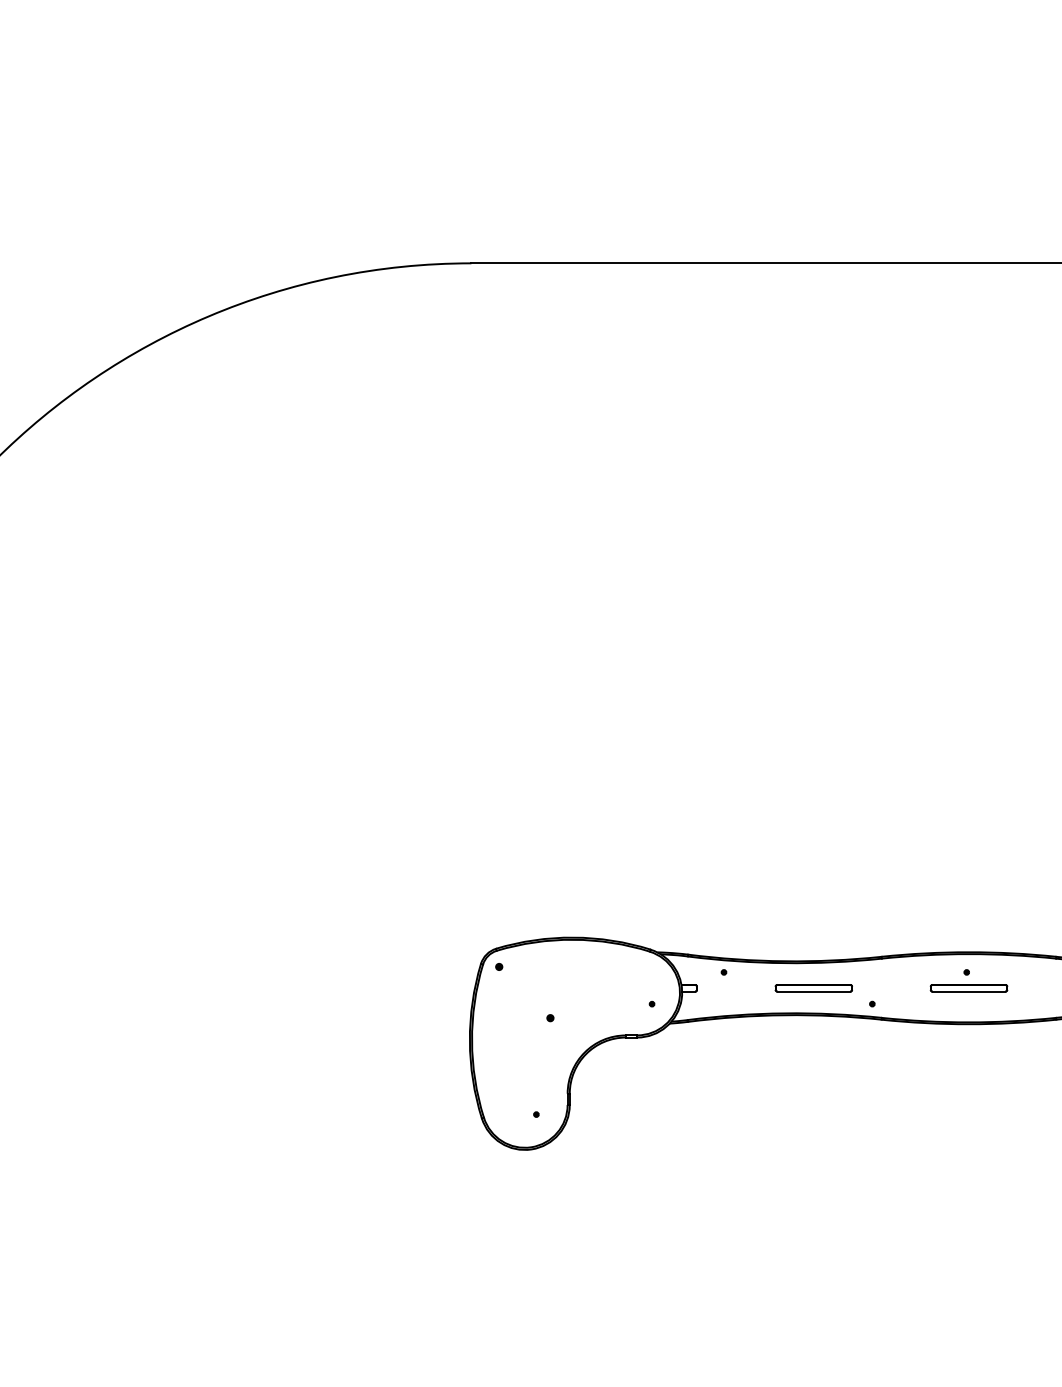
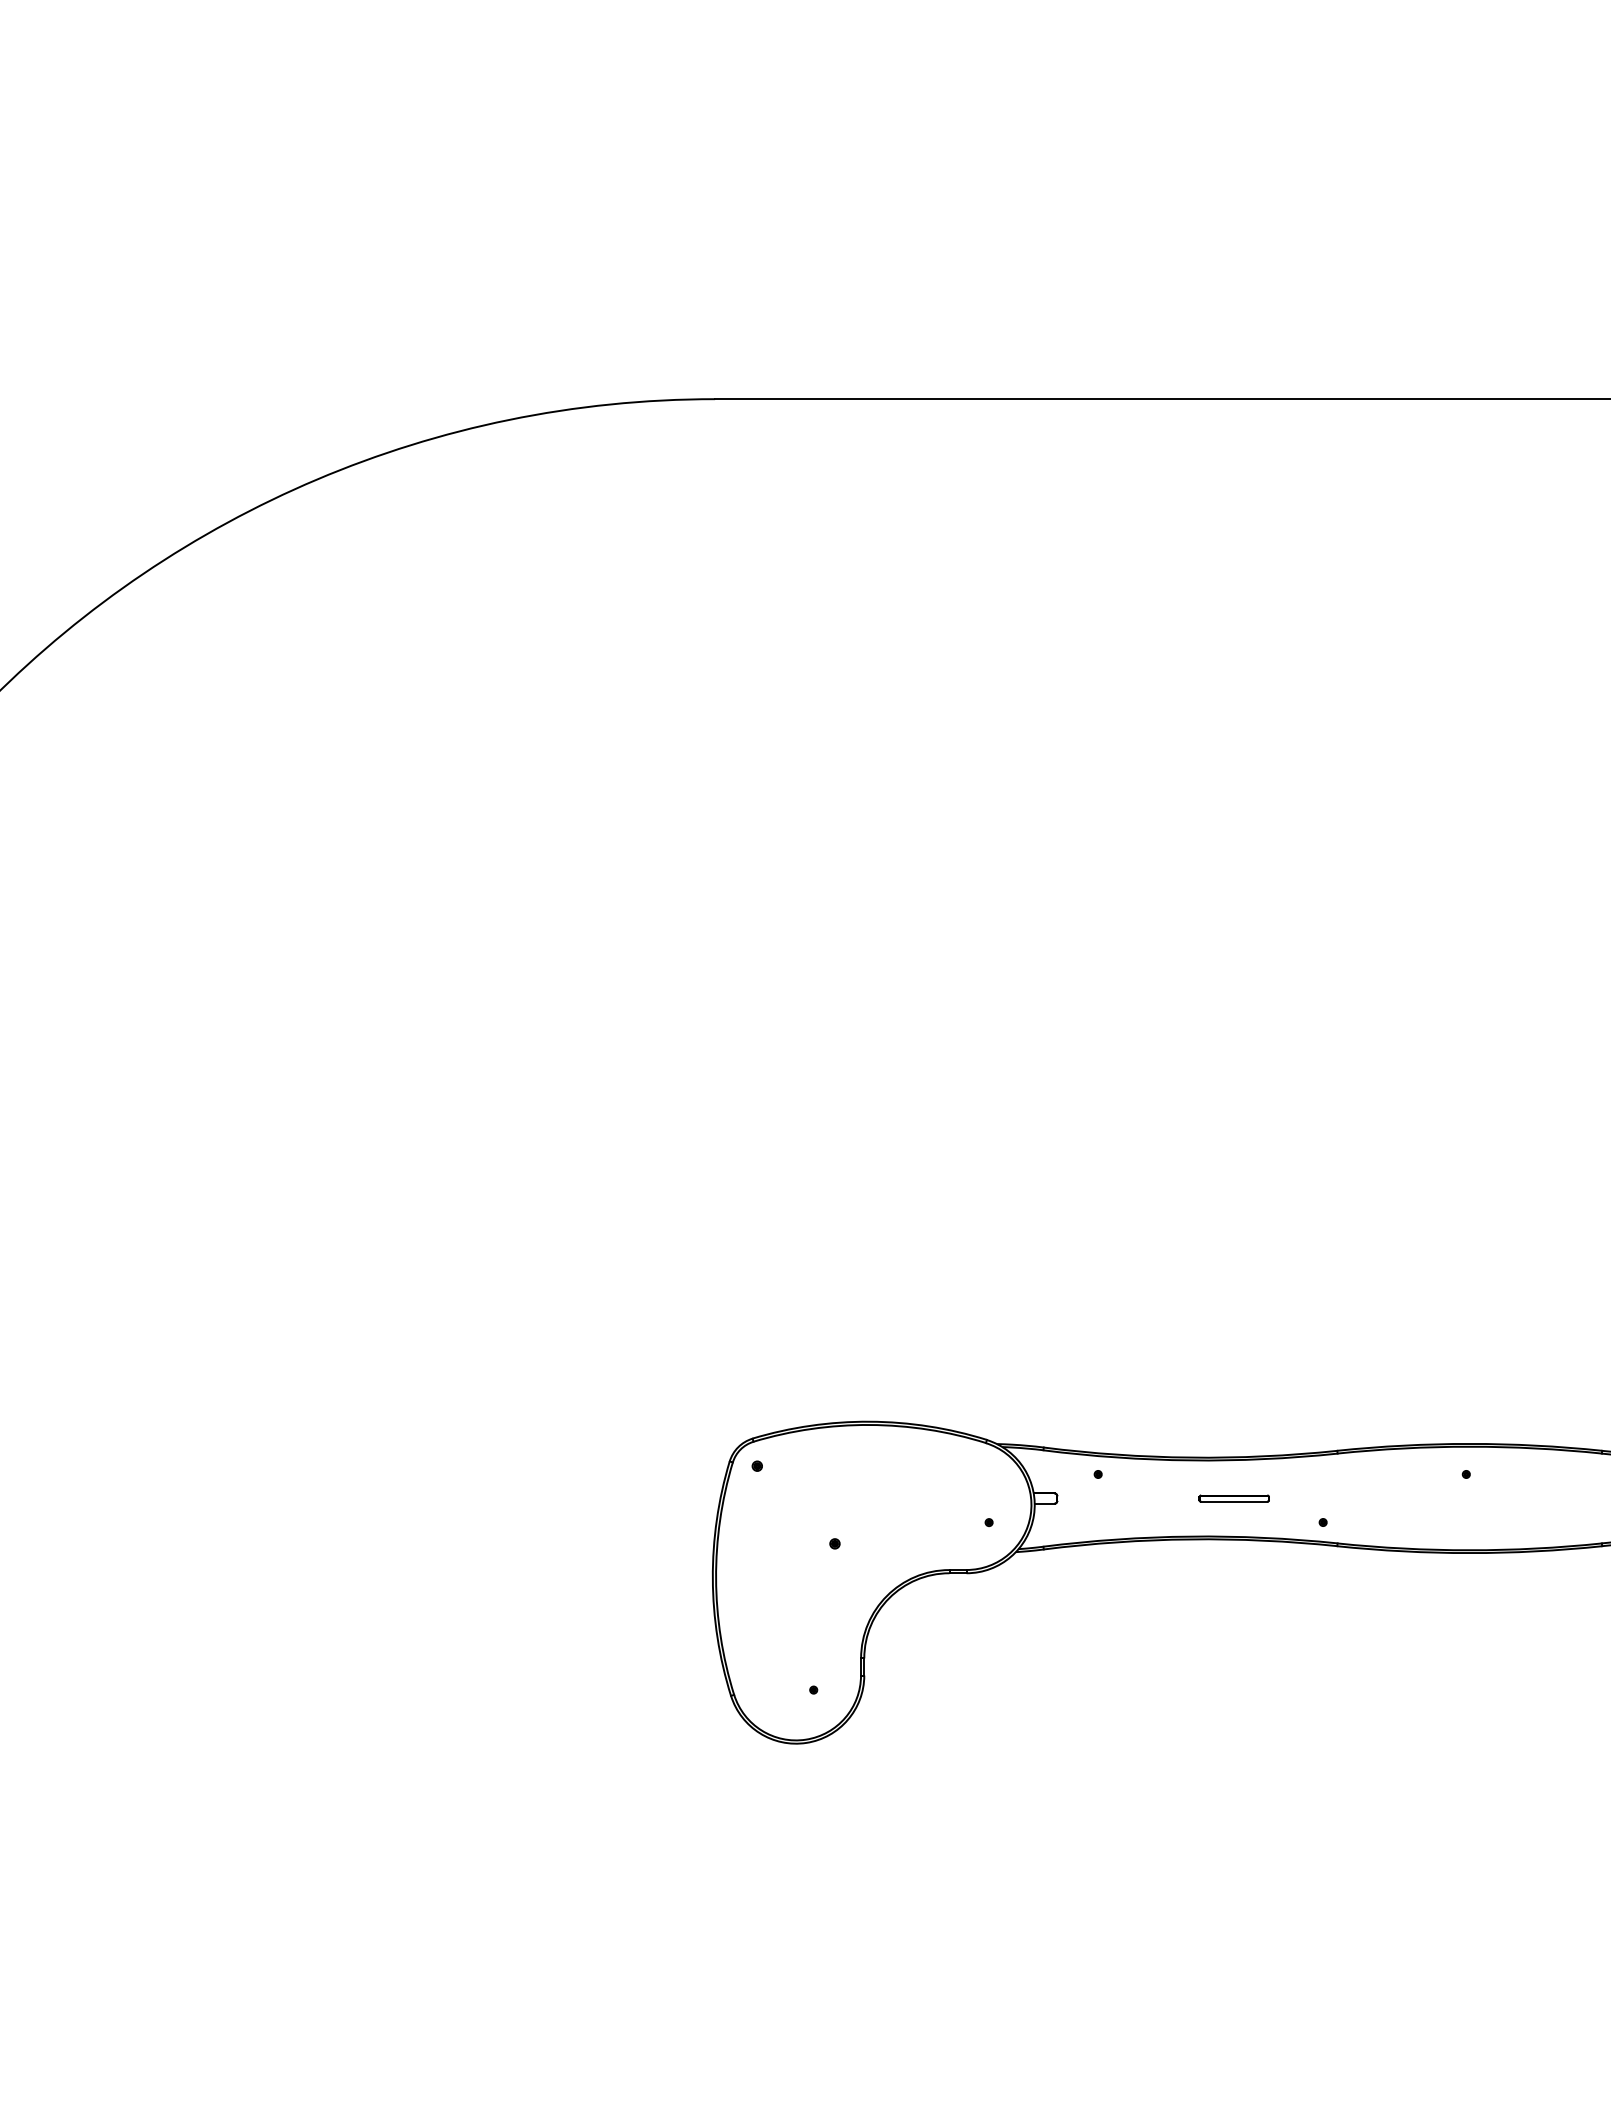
part: (813, 988) -> (1233, 1498), size x0.6
part: (968, 988) -> (1468, 1498), removed

